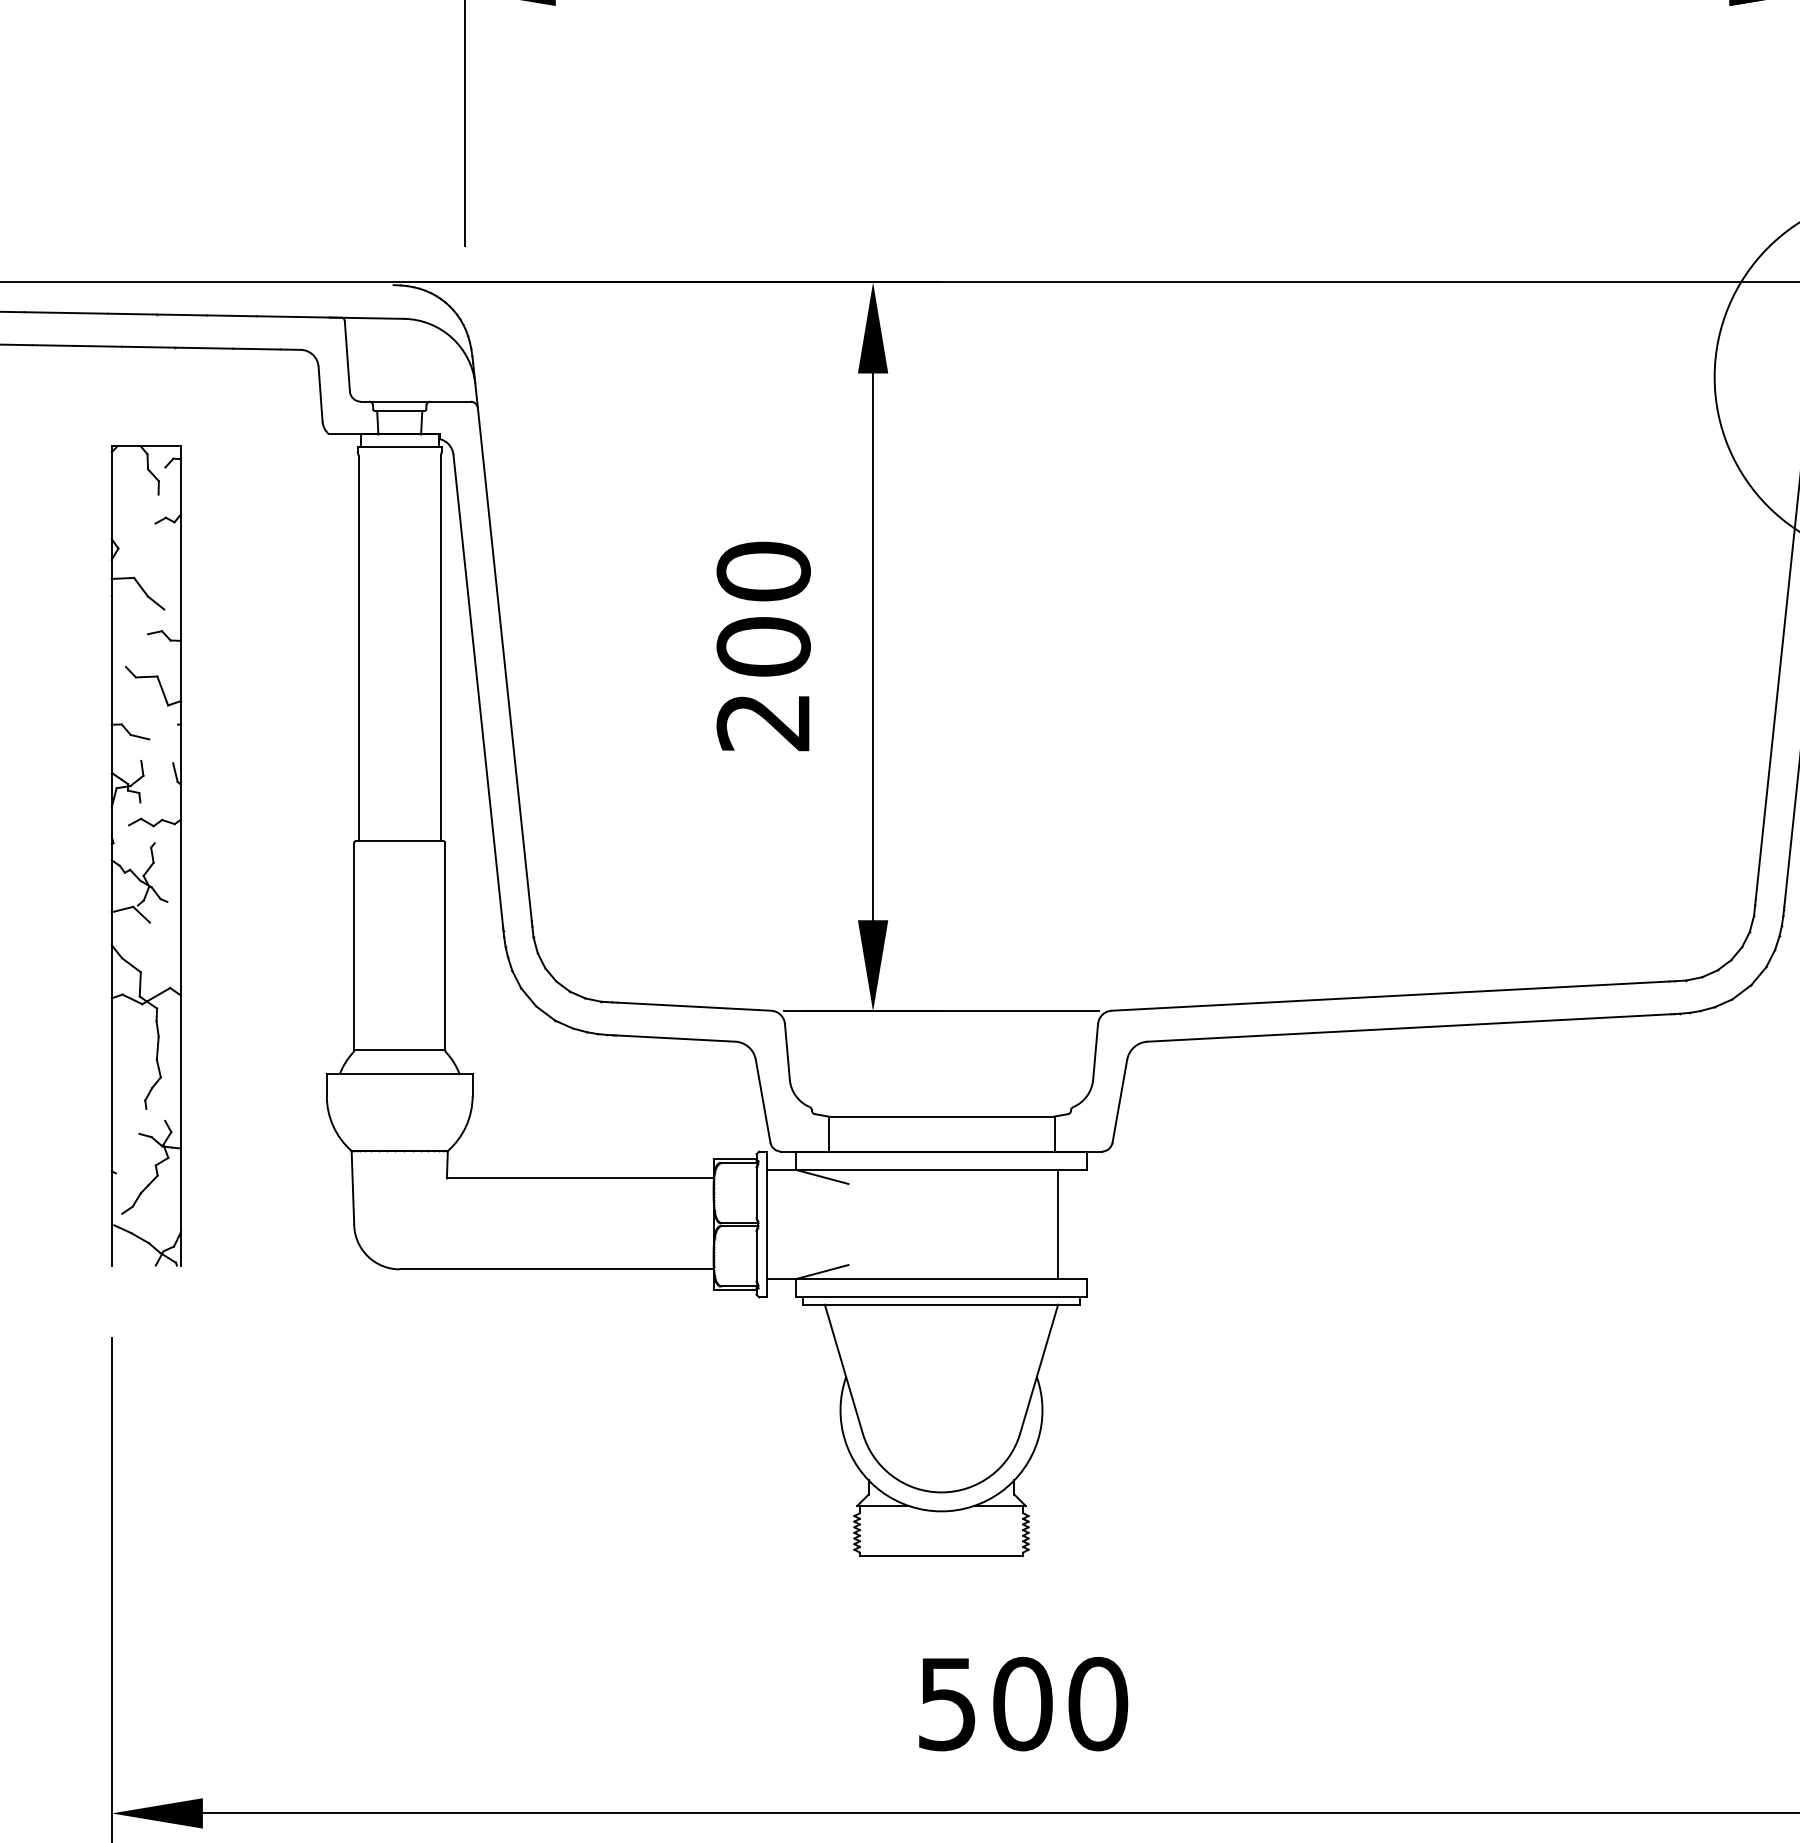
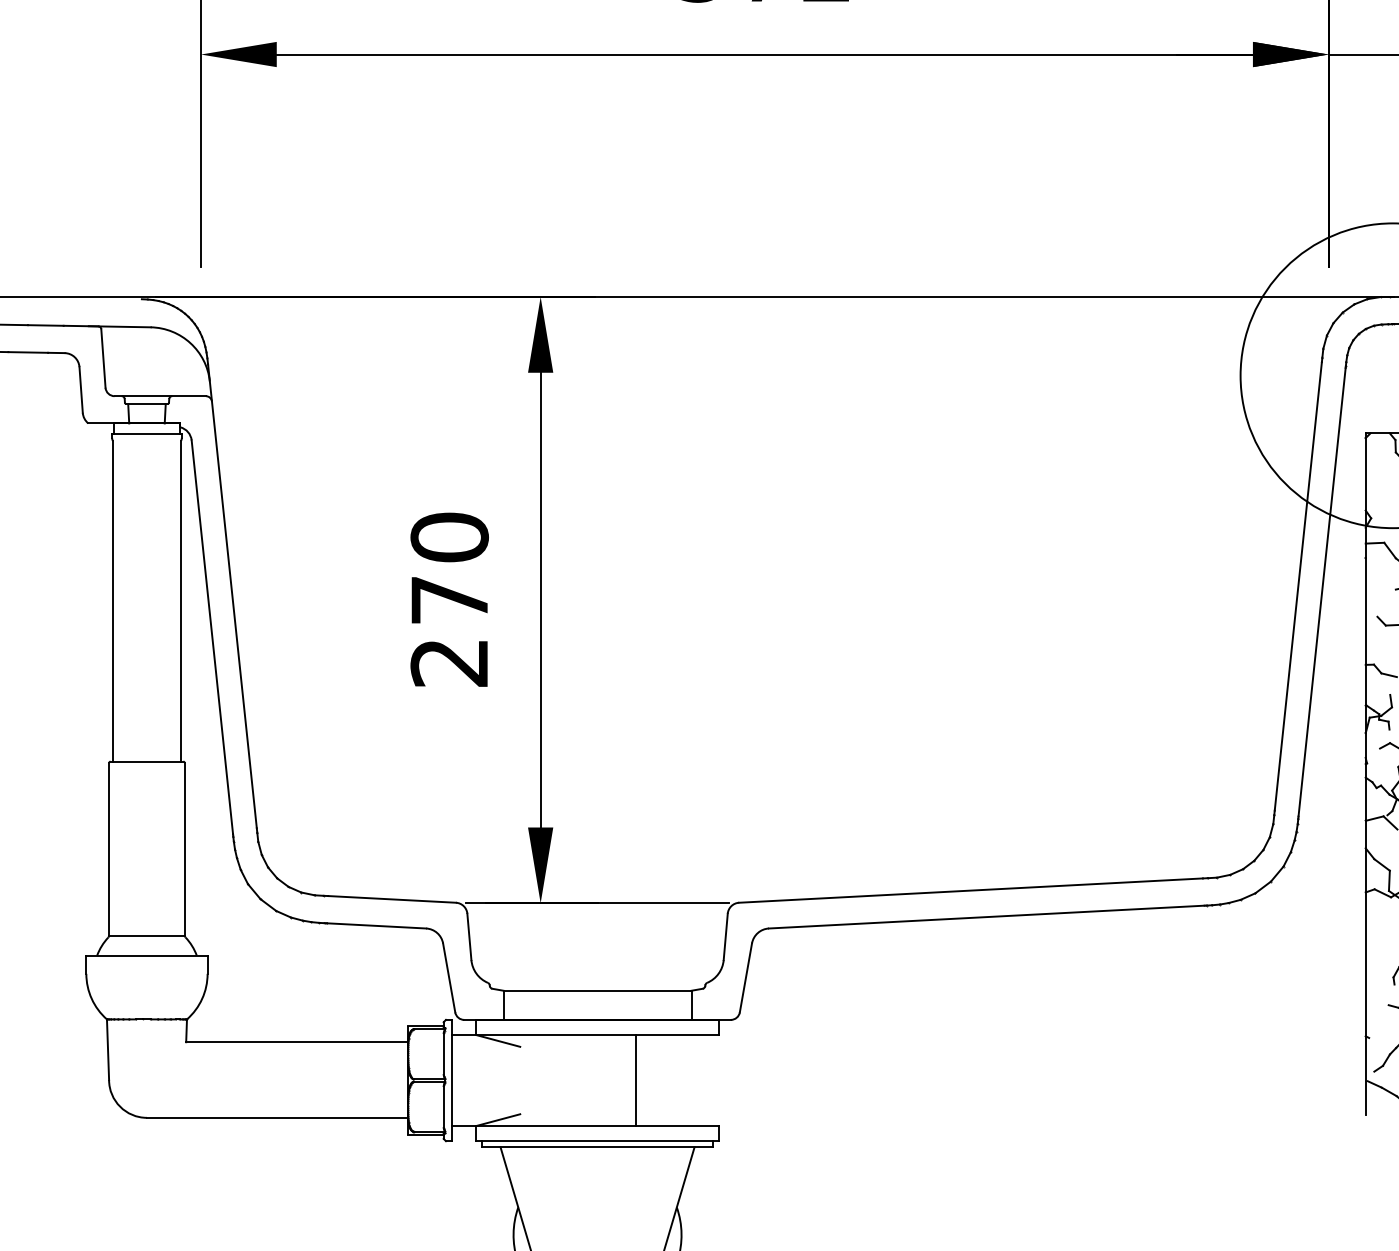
text: (763, 646) -> (449, 599), 200 -> 270
line: (1058, 1224) -> (635, 1080), moved

